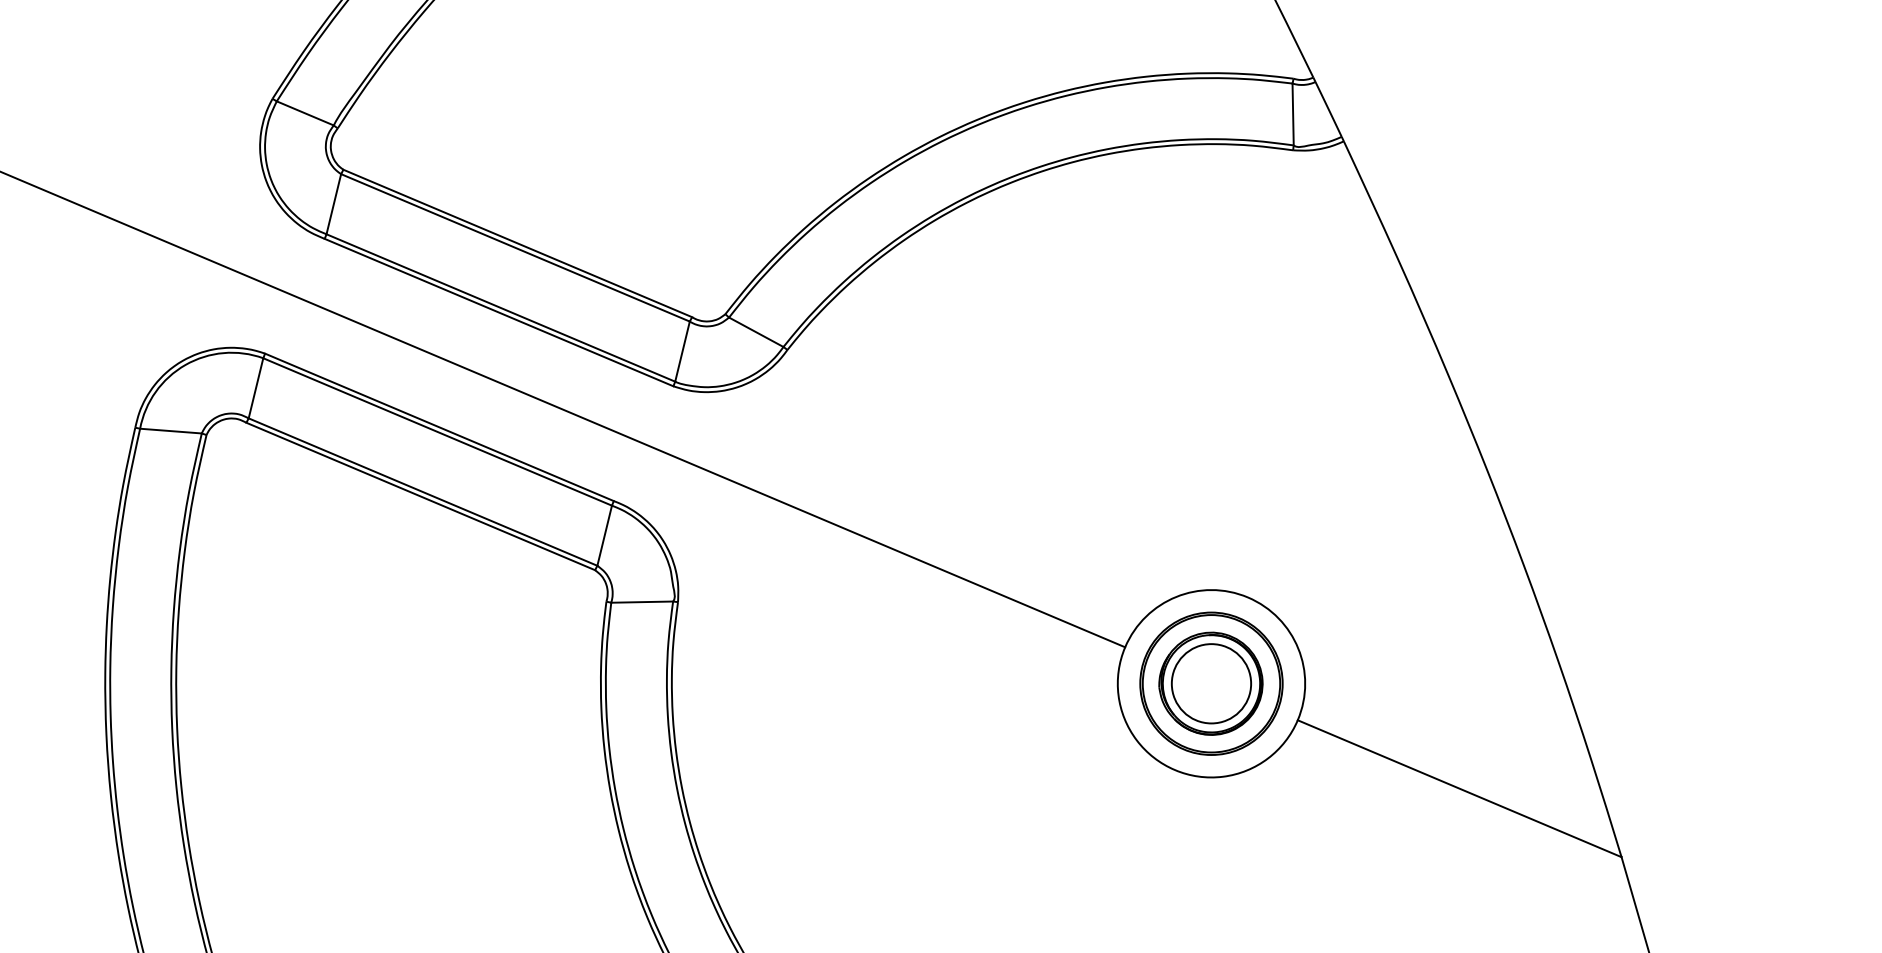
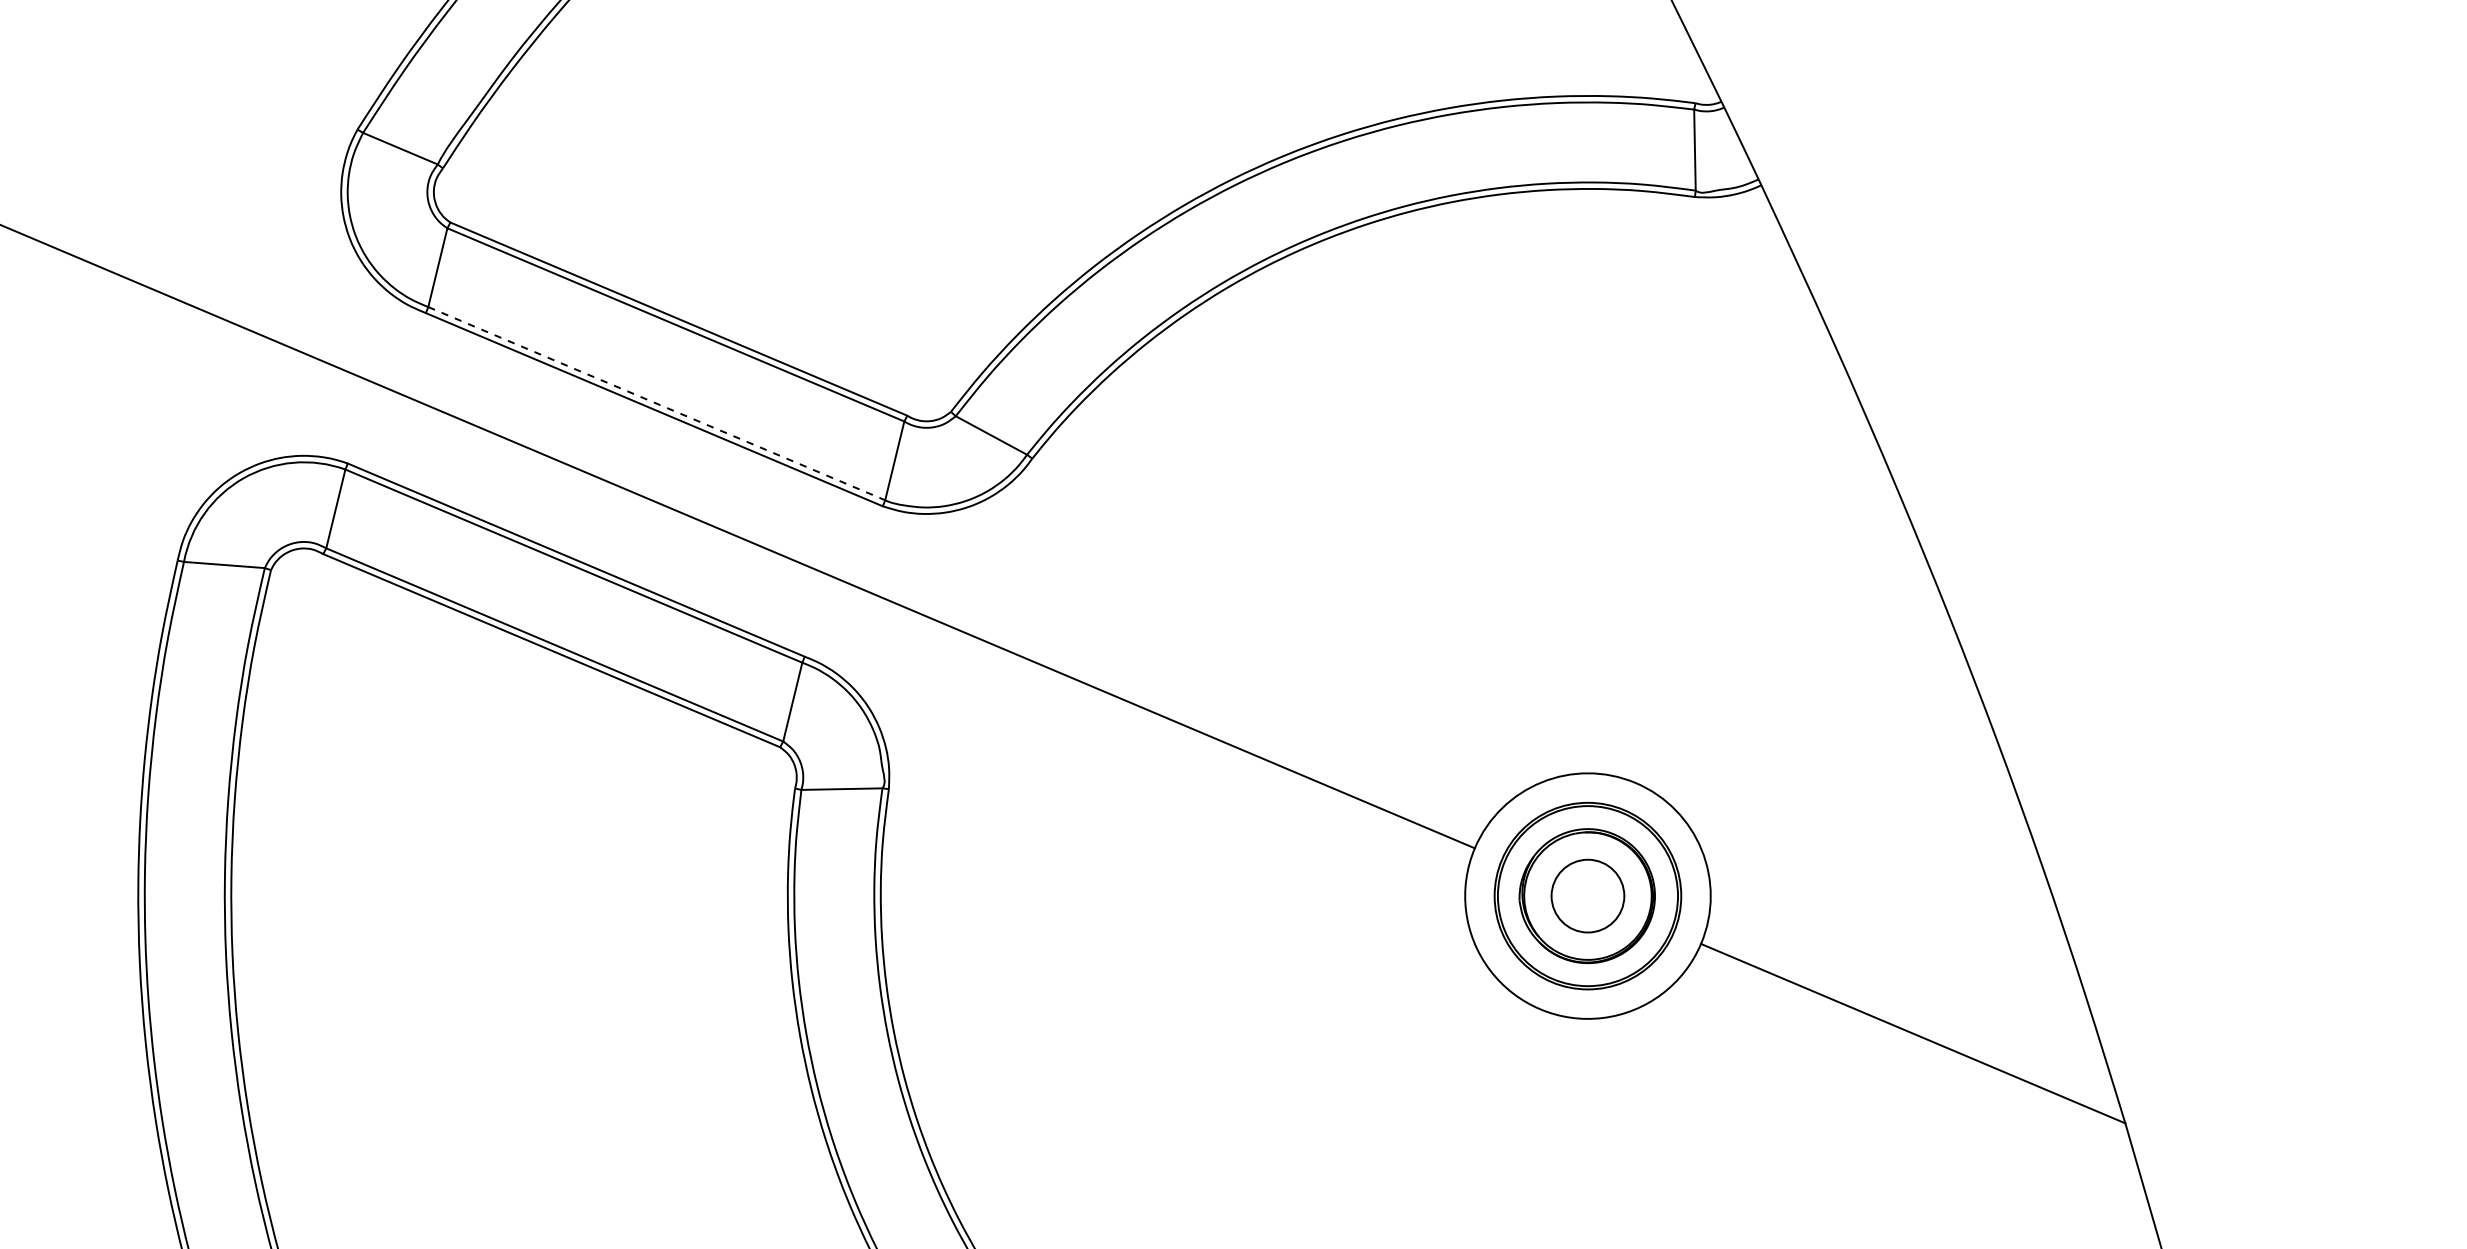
line: (501, 307) -> (657, 403), solid -> dashed
circle: (1211, 684) -> (1587, 896), size x0.7

